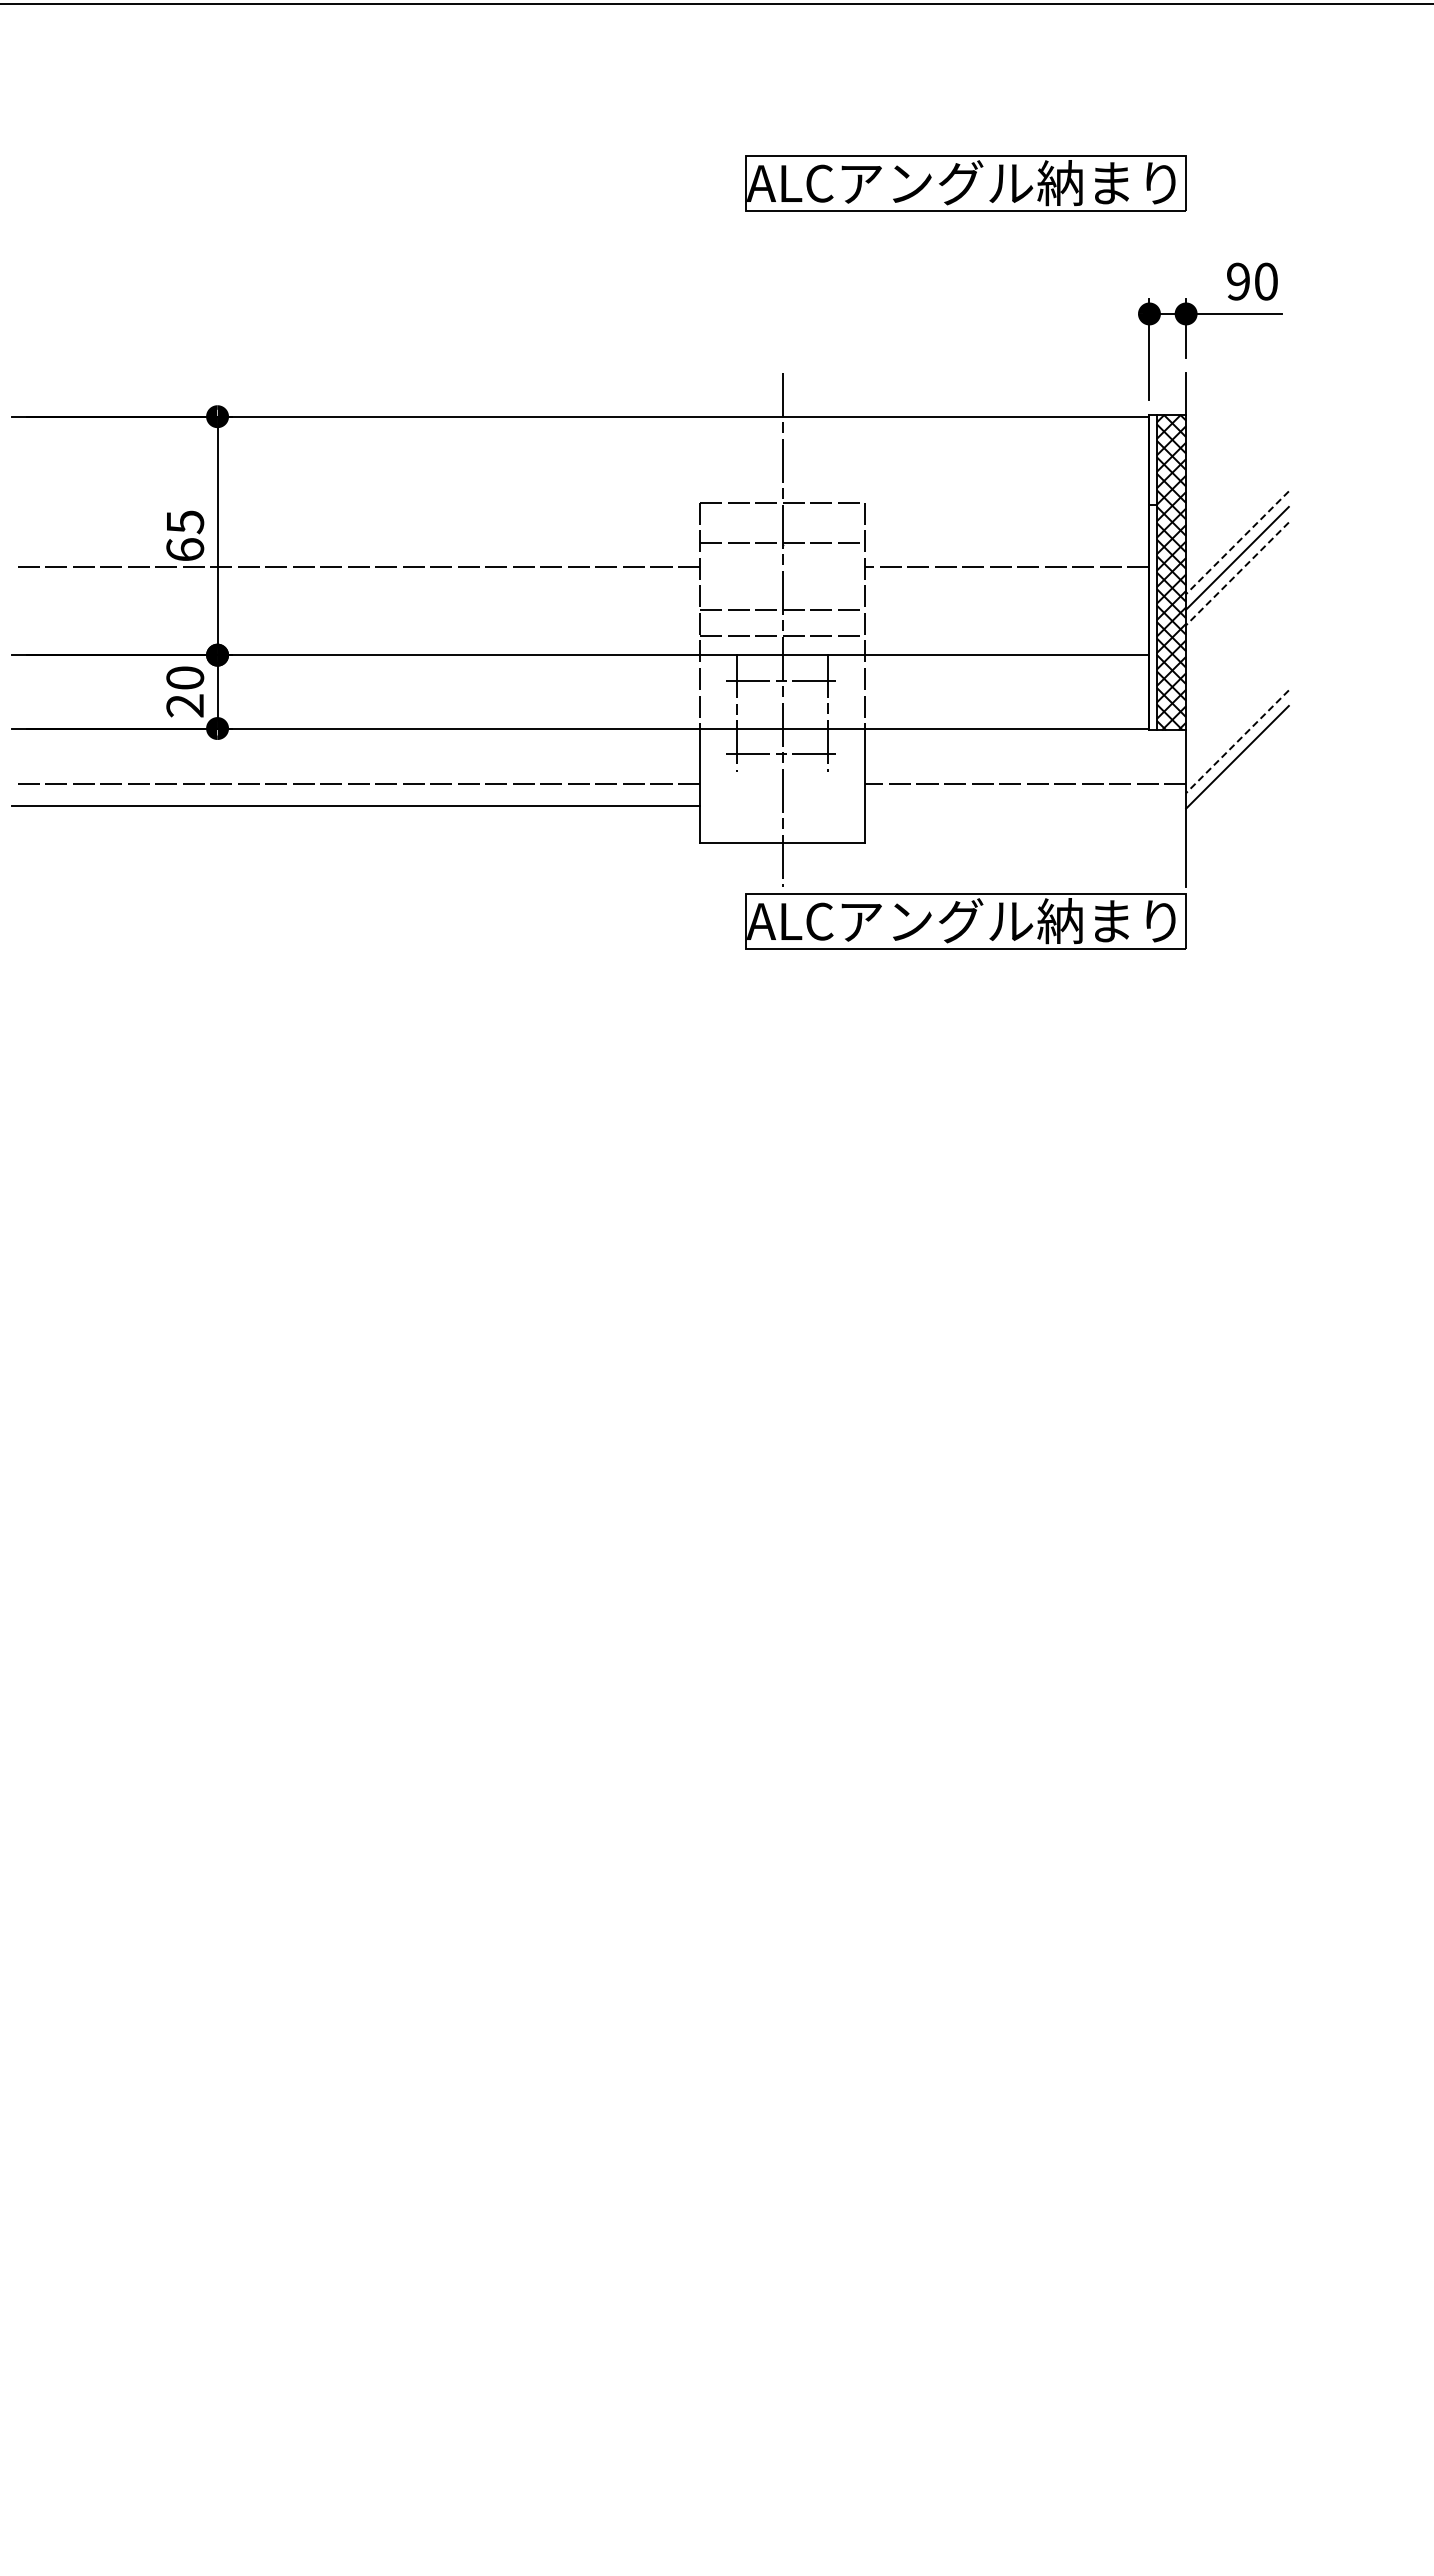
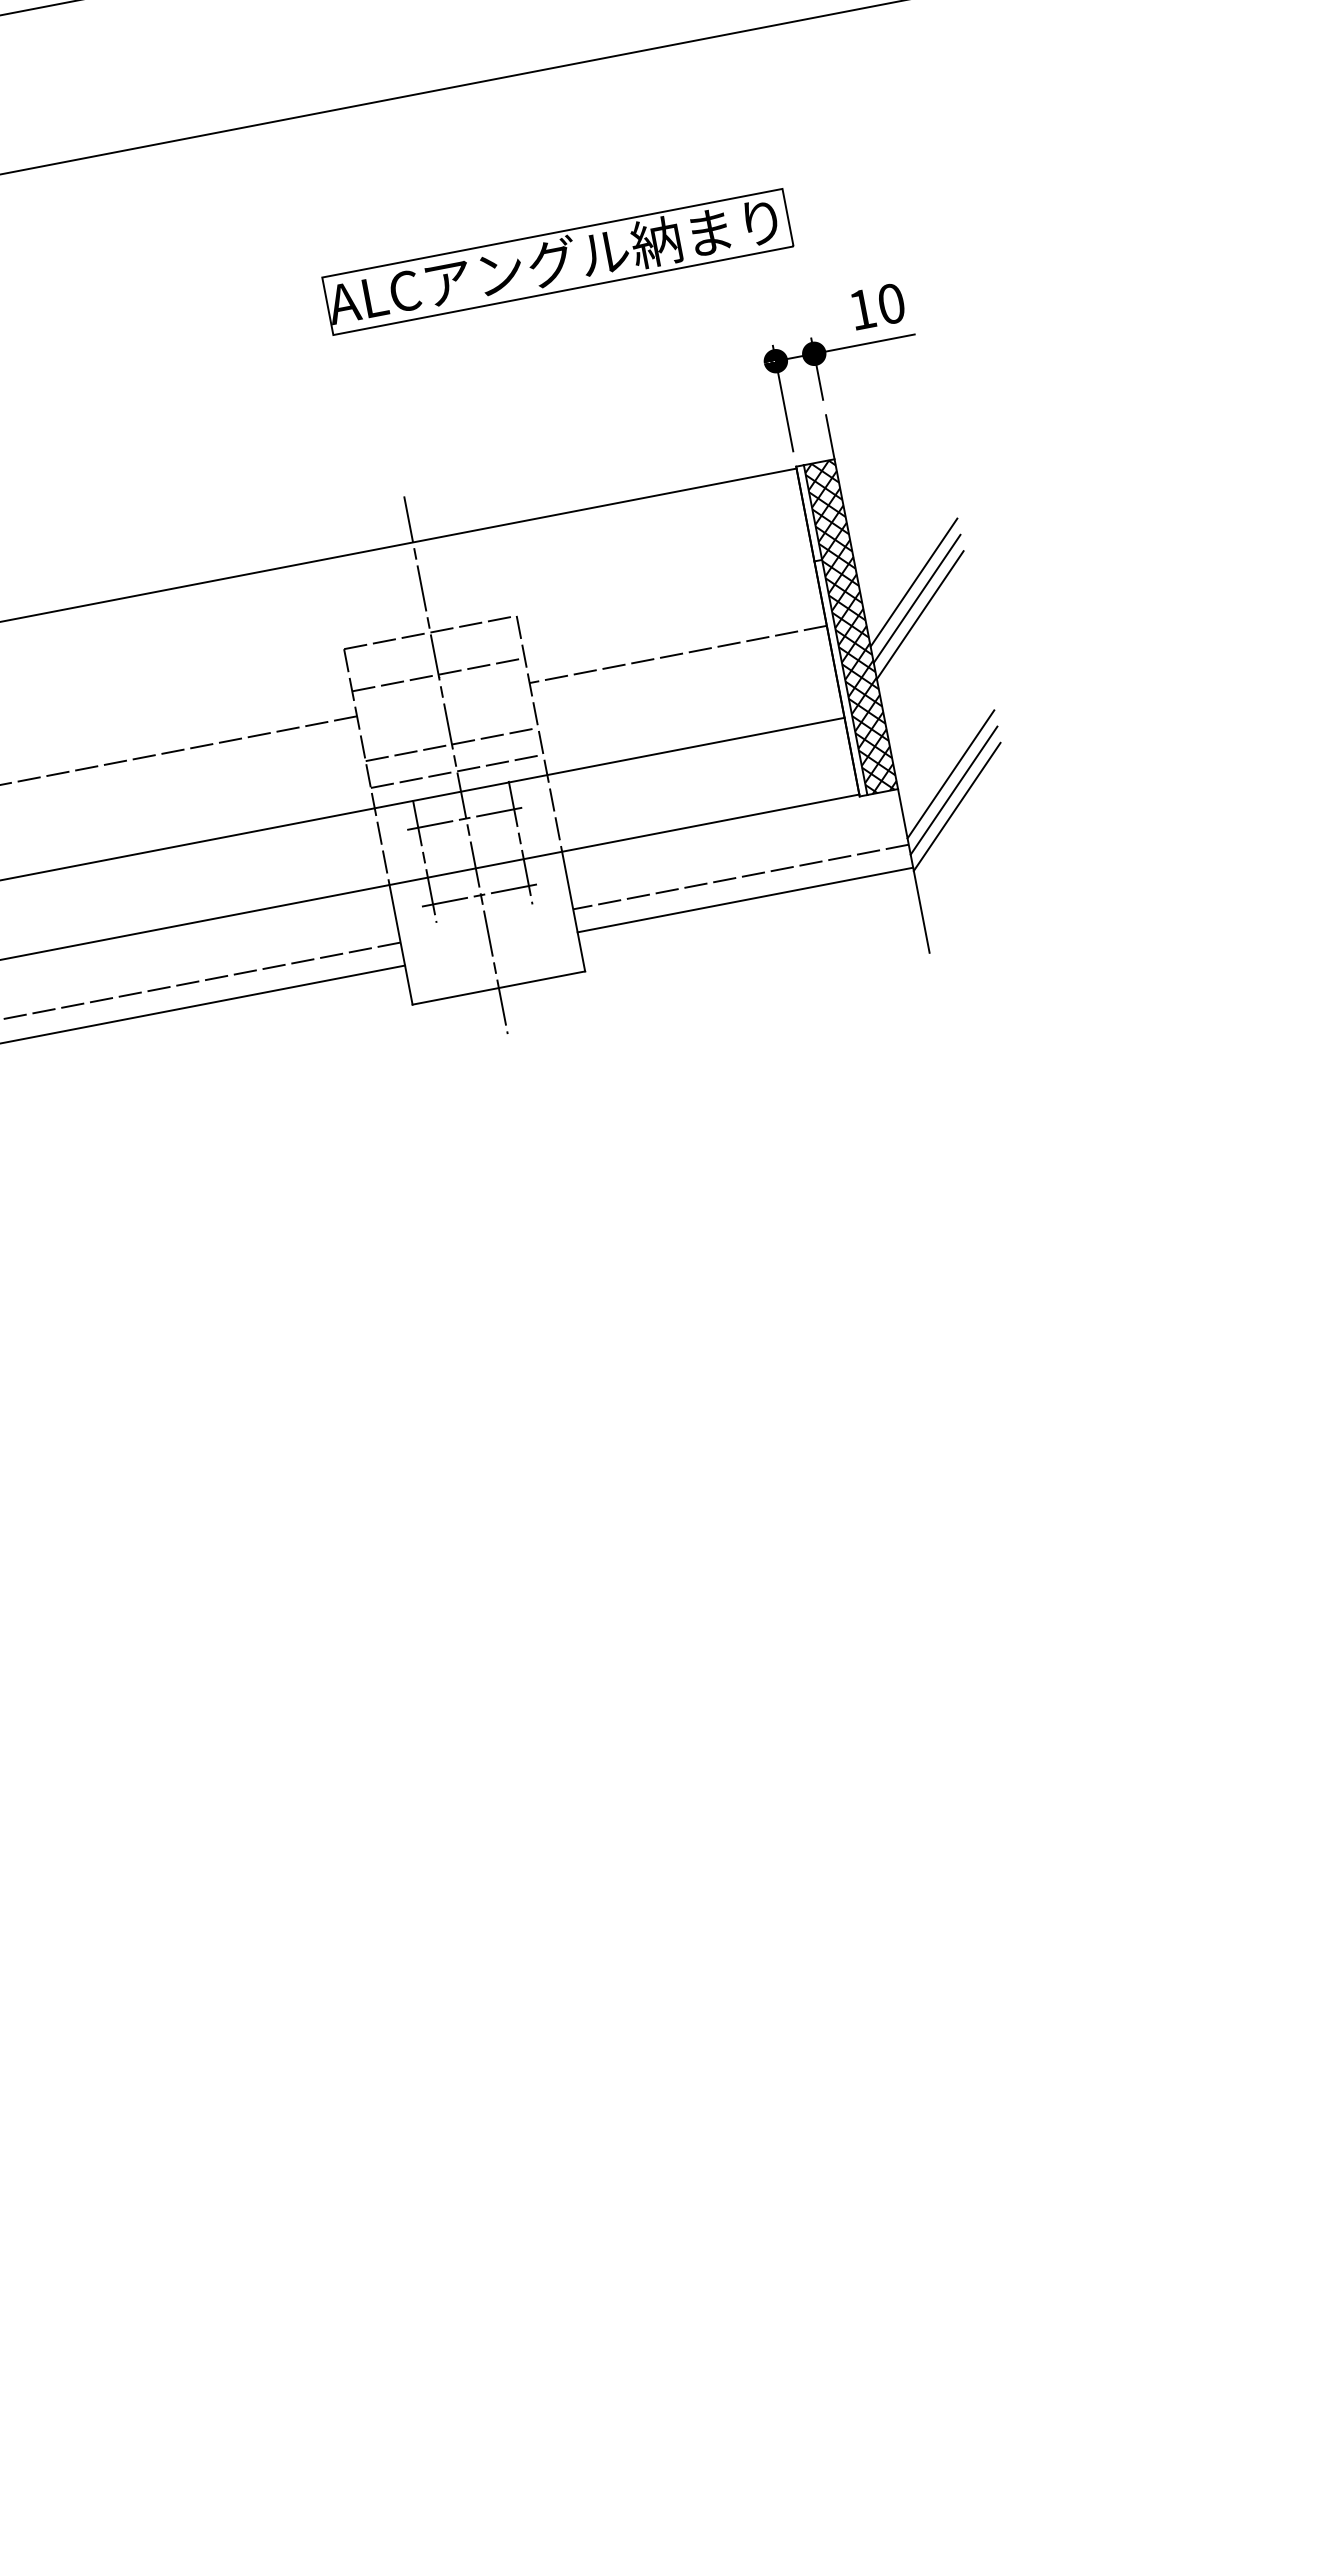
text: (1238, 281) -> (862, 309), 90 -> 10
line: (1237, 542) -> (913, 582), dashed -> solid
line: (1237, 573) -> (920, 614), dashed -> solid
line: (1237, 725) -> (950, 773), added
line: (1237, 741) -> (953, 790), dashed -> solid
line: (1025, 805) -> (745, 899), added
part: (965, 921) -> (705, 1033), removed

